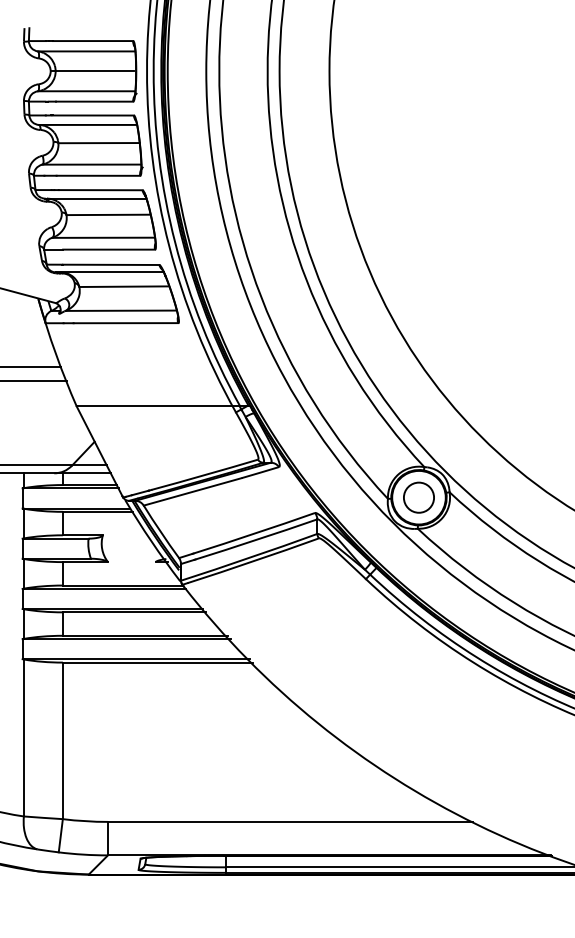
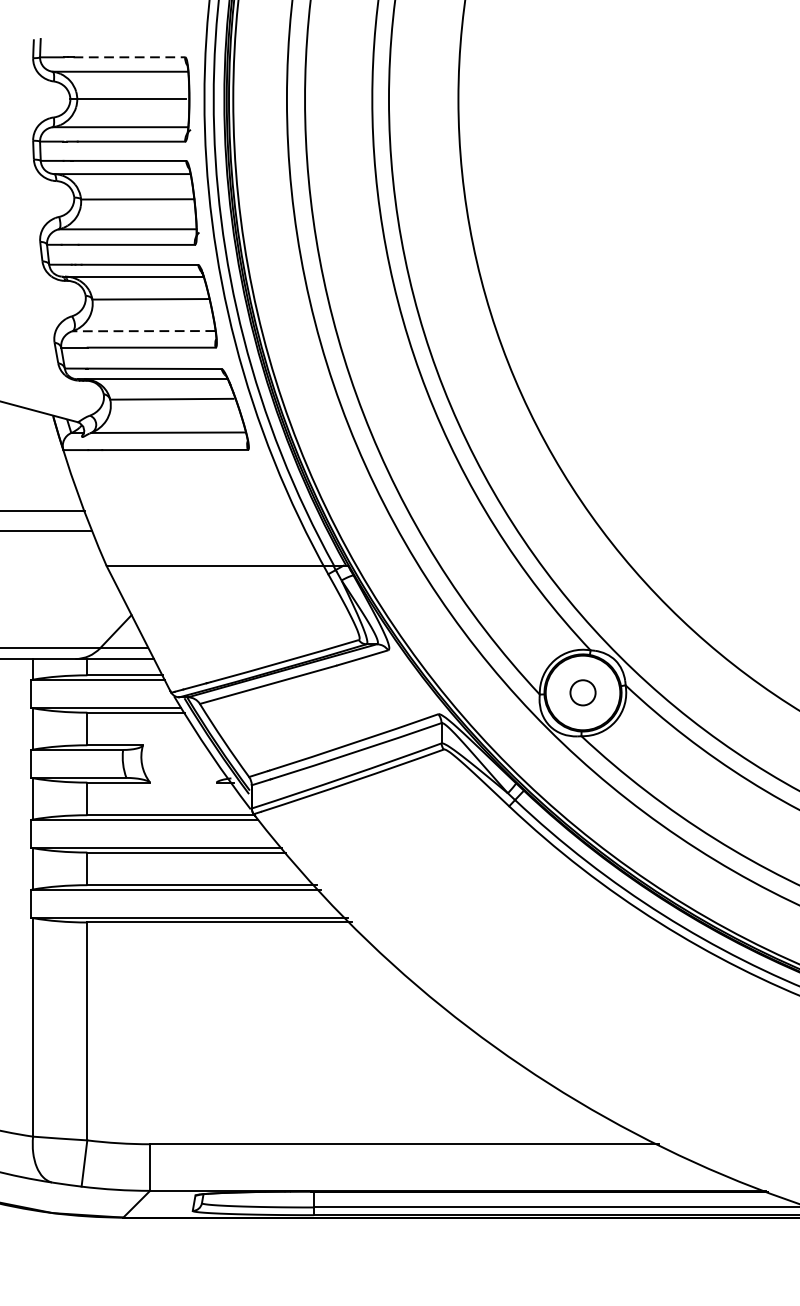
line: (93, 41) -> (129, 57), solid -> dashed
line: (102, 237) -> (142, 330), solid -> dashed
circle: (418, 497) -> (582, 692), size x0.6

